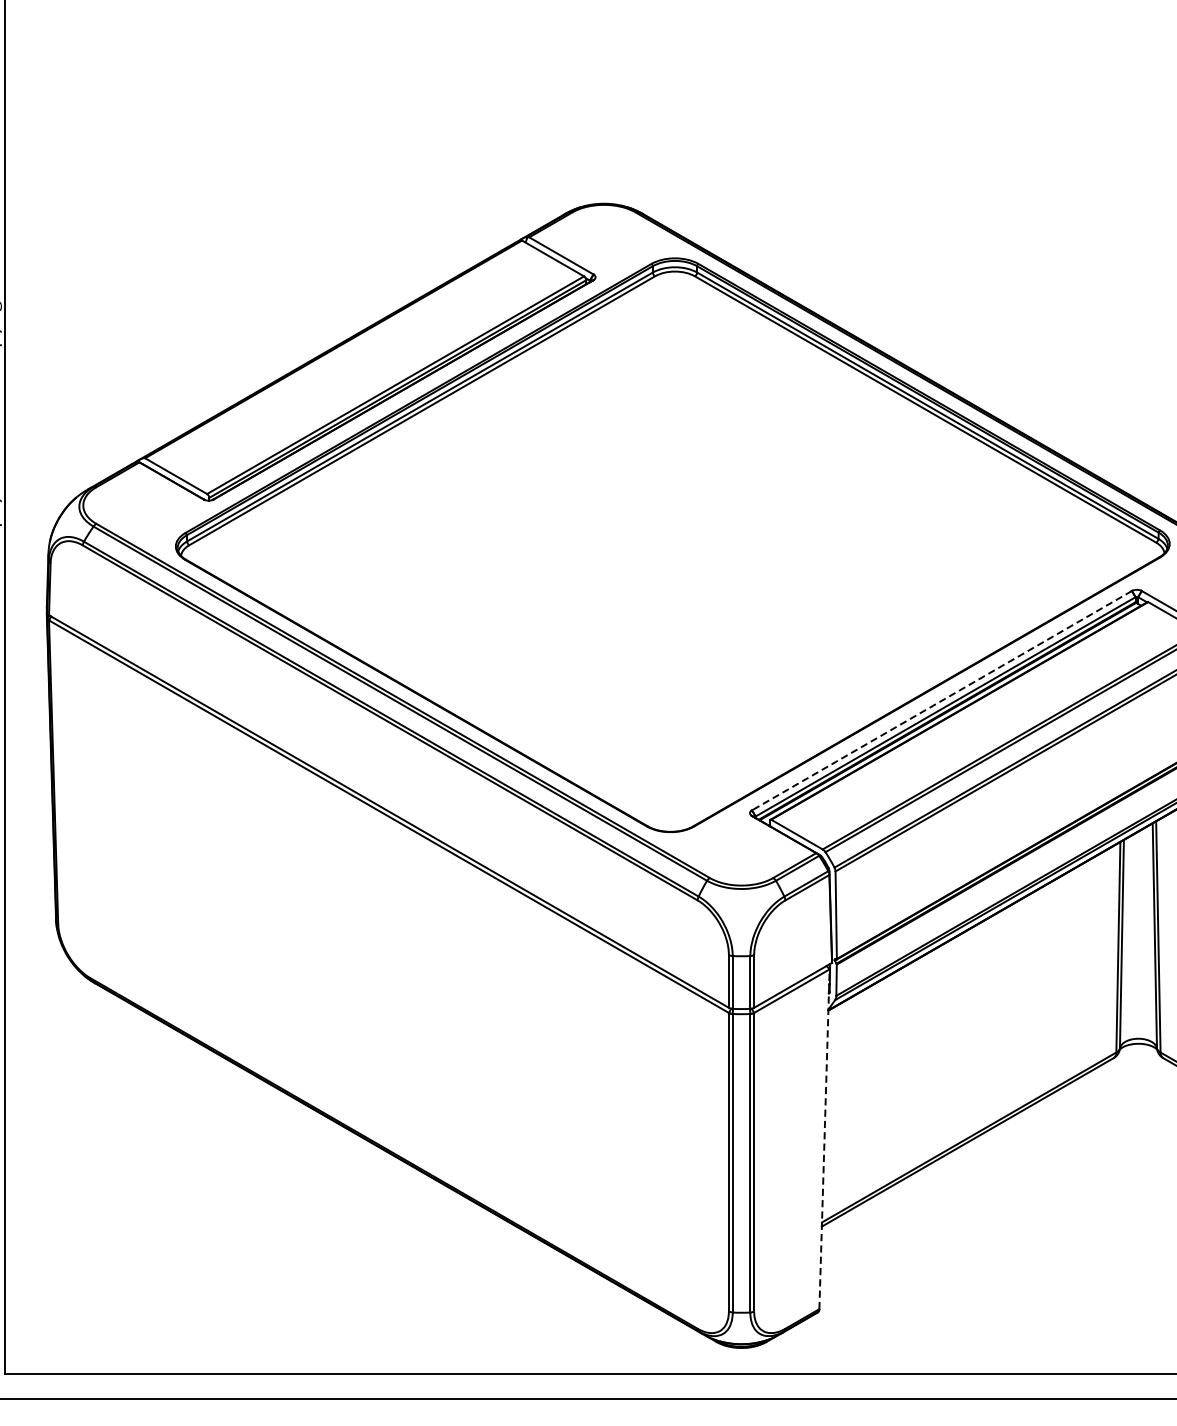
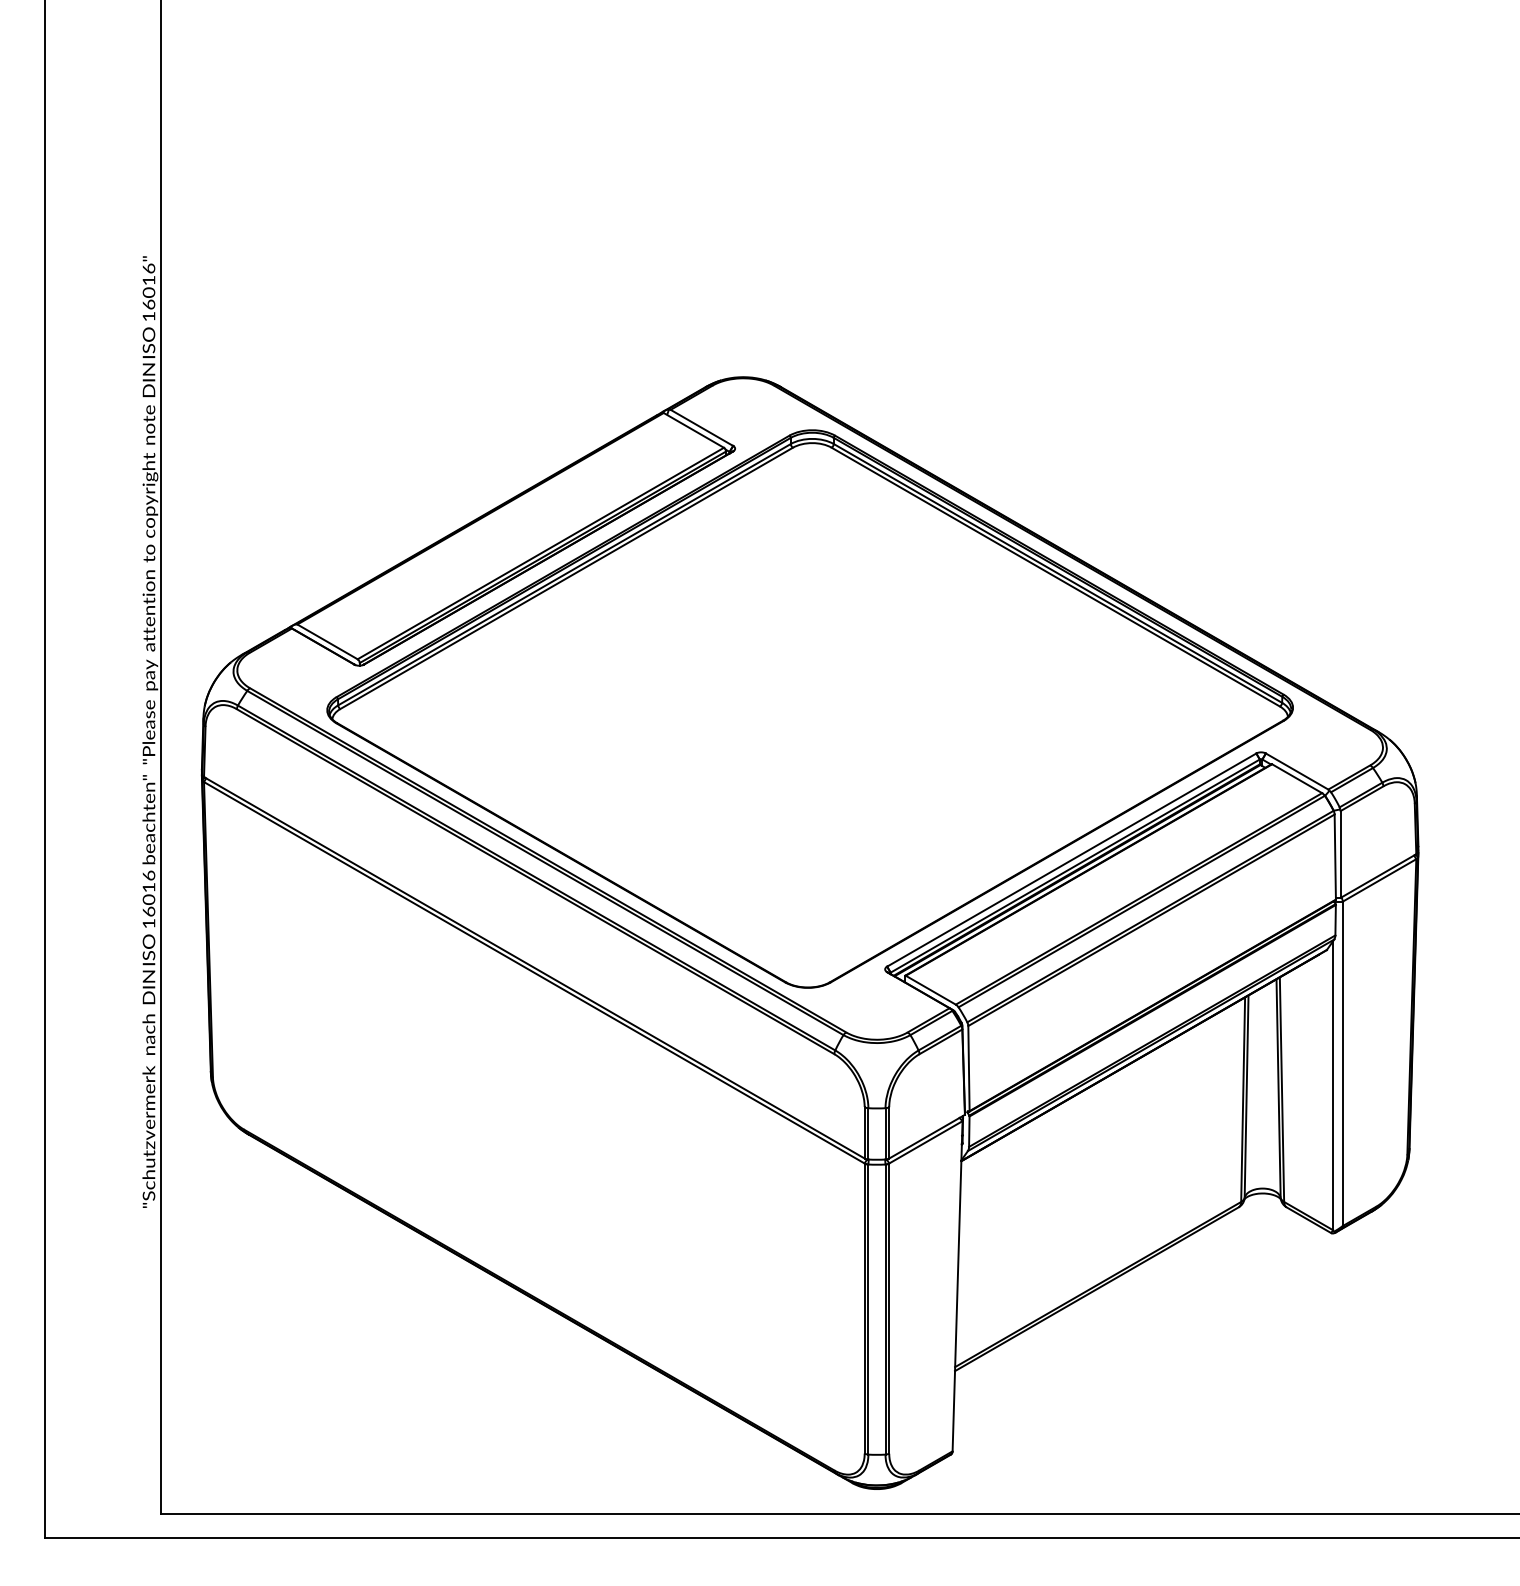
line: (941, 701) -> (1071, 860), dashed -> solid
line: (824, 1138) -> (957, 1285), dashed -> solid

